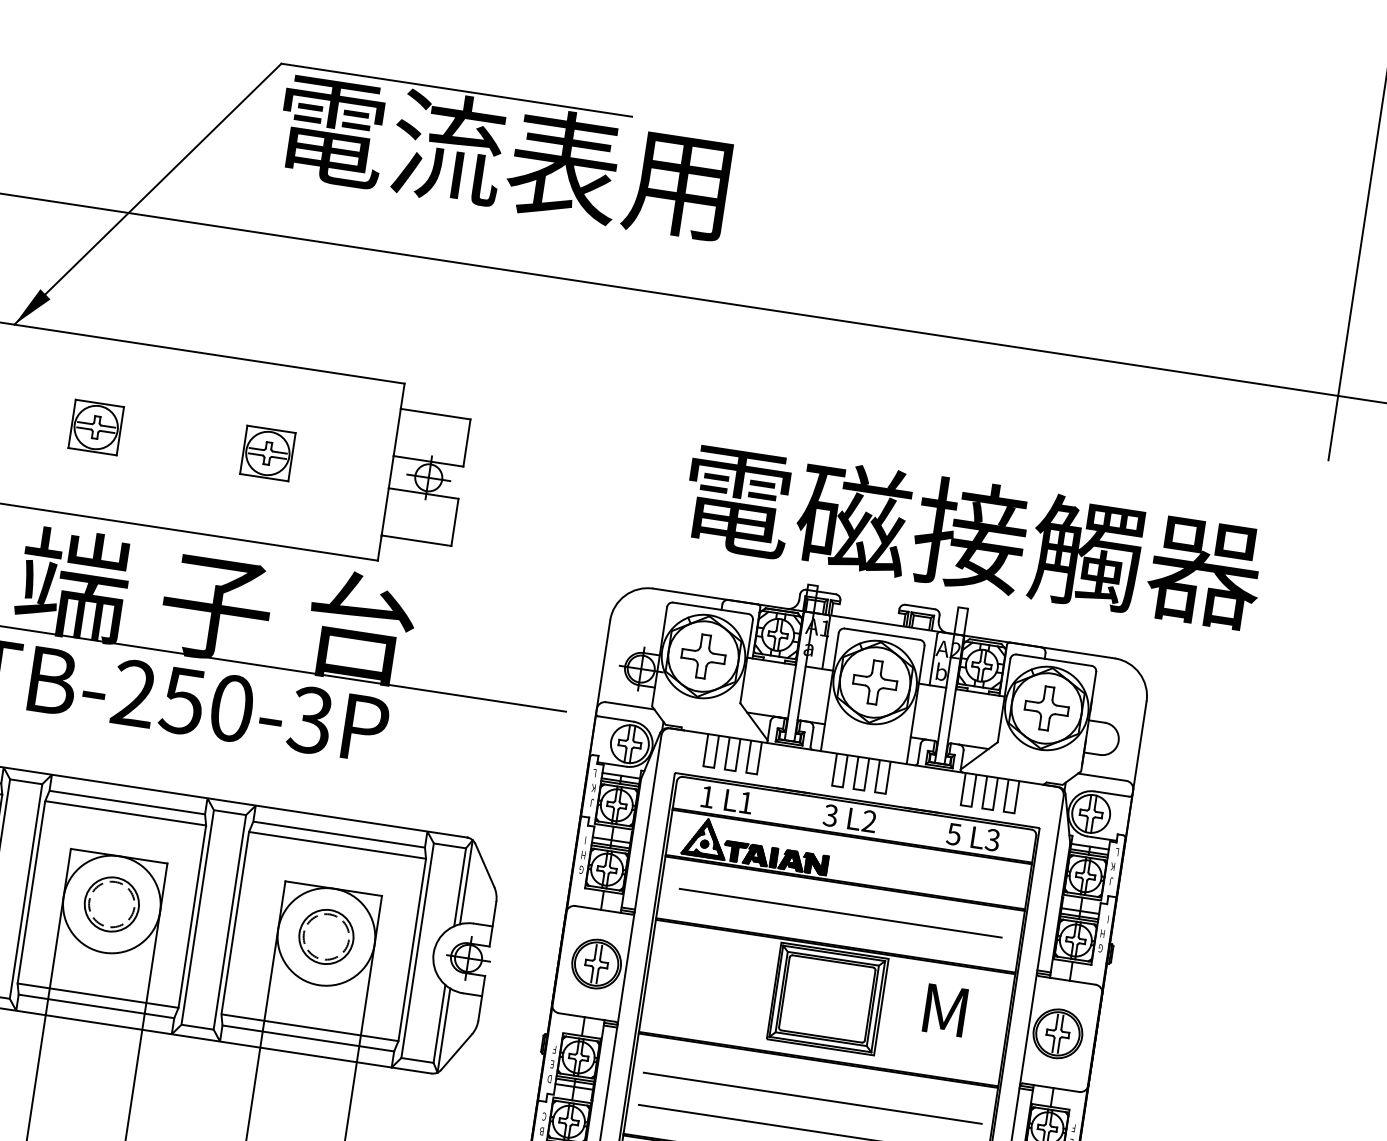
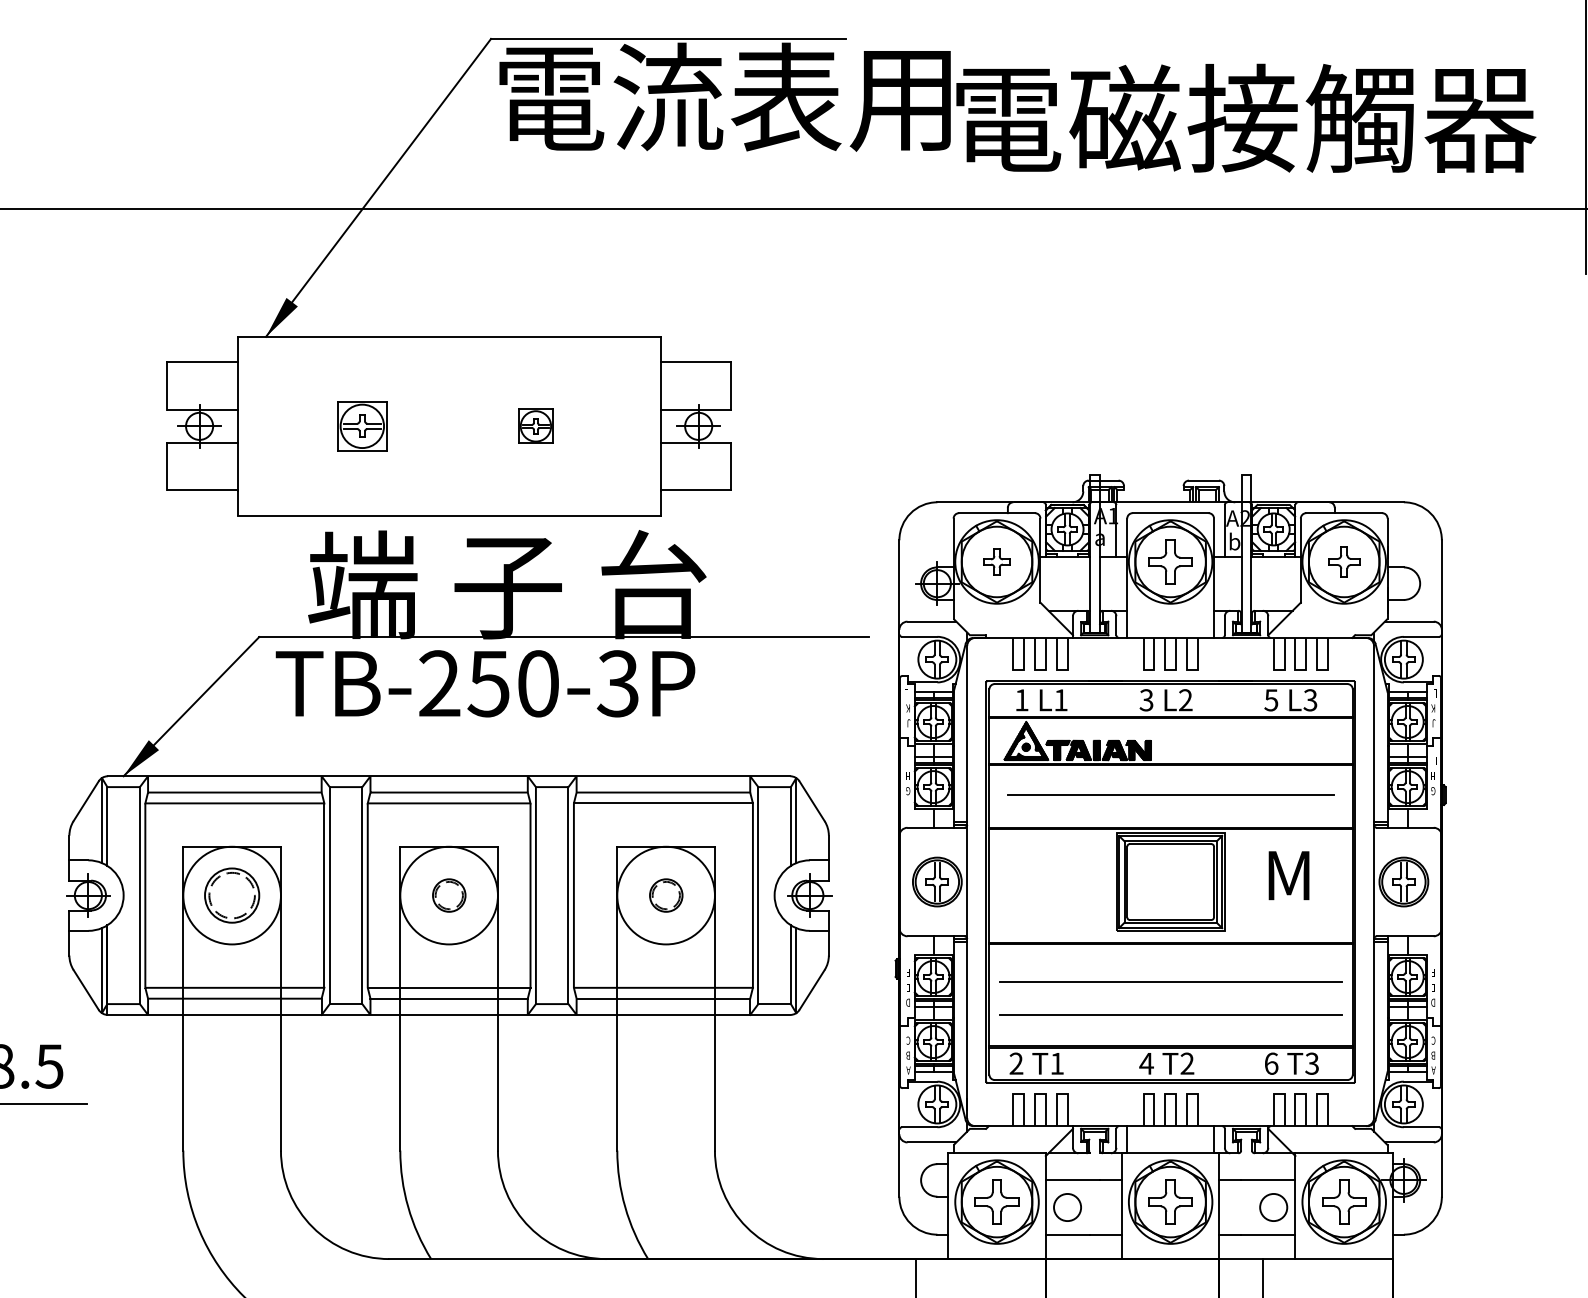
part: (267, 453) -> (535, 426), size x0.7
text: (974, 535) -> (1246, 117), moved
part: (703, 655) -> (996, 561), size x0.6
part: (1047, 708) -> (1344, 561), size x0.7
part: (112, 904) -> (449, 895), size x0.6
part: (326, 936) -> (666, 895), size x0.6

